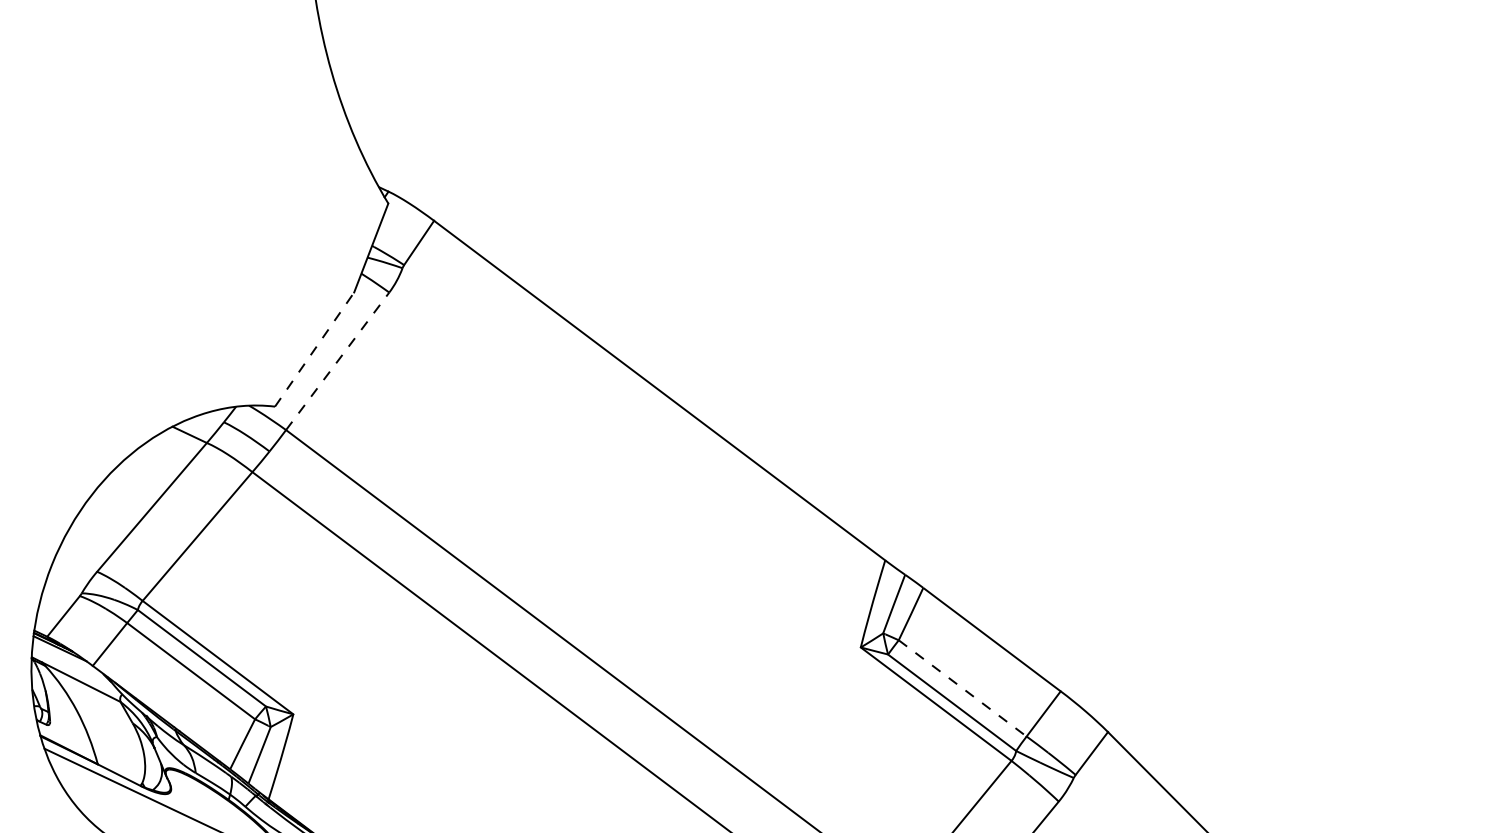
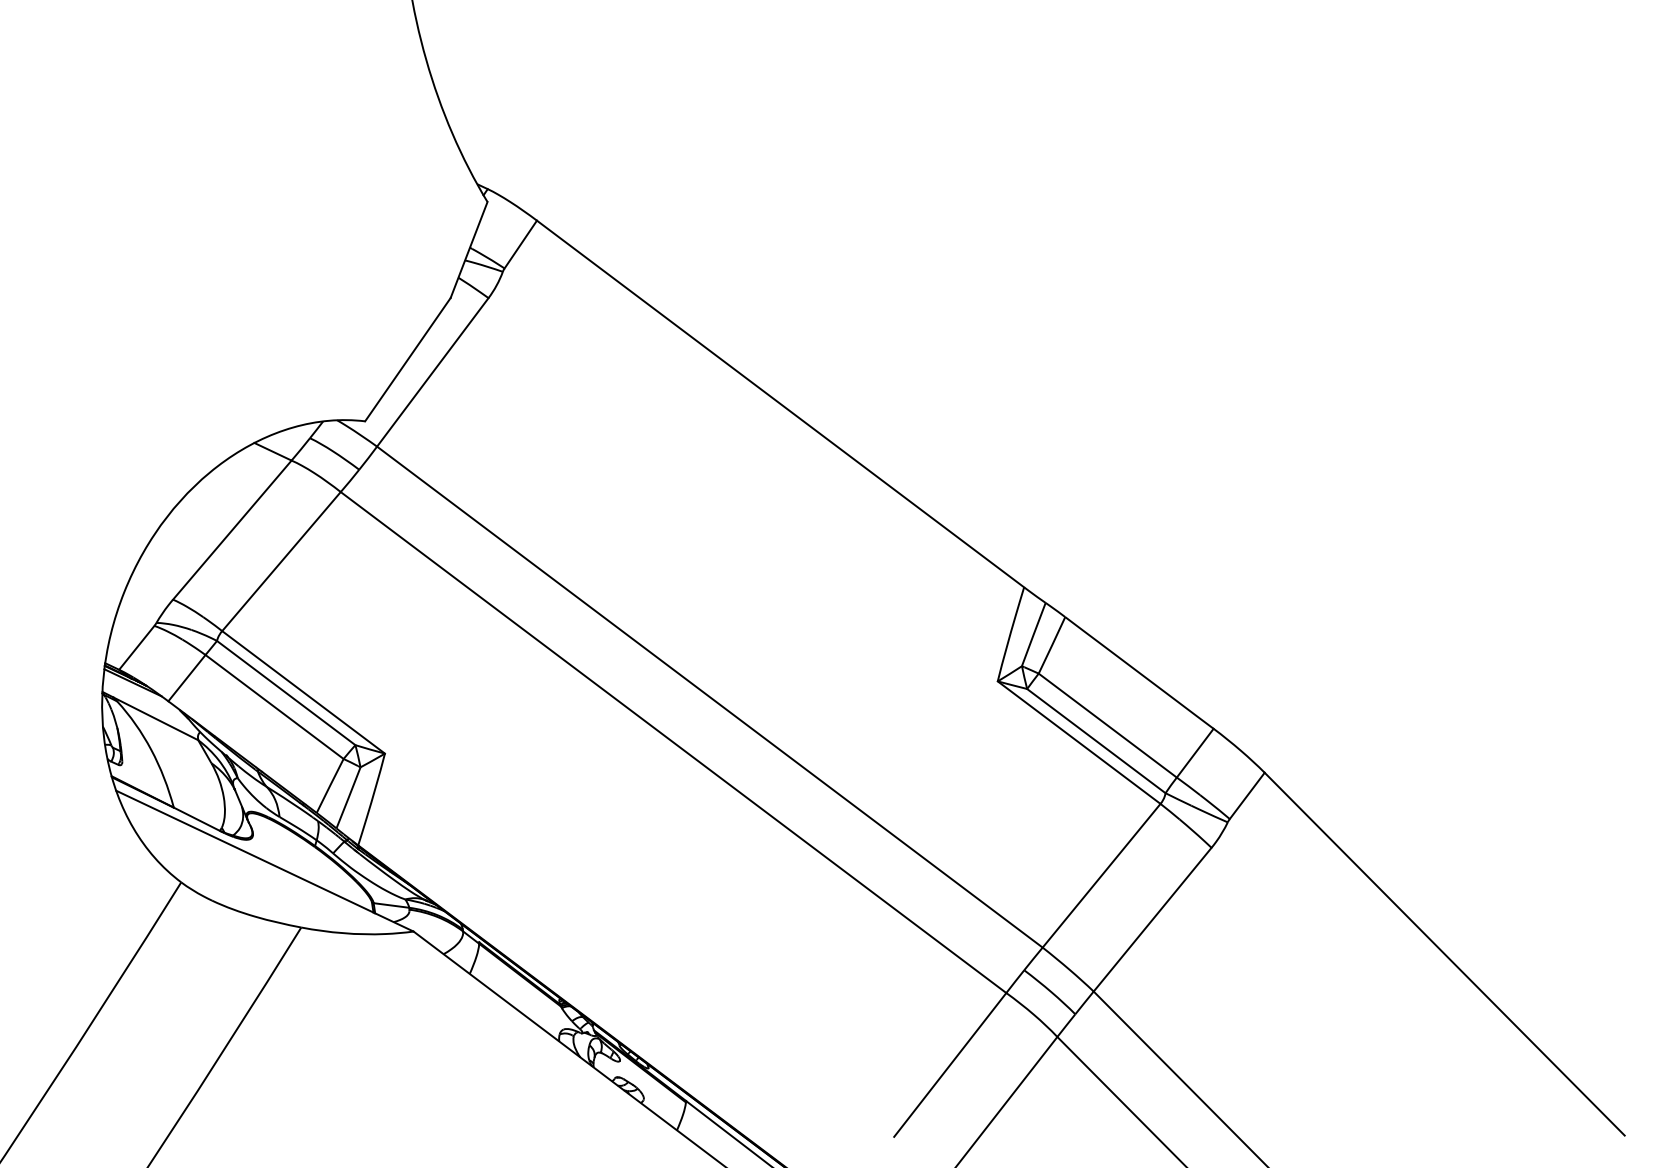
line: (315, 349) -> (408, 359), dashed -> solid
line: (337, 361) -> (432, 372), dashed -> solid
line: (963, 688) -> (1108, 725), dashed -> solid

